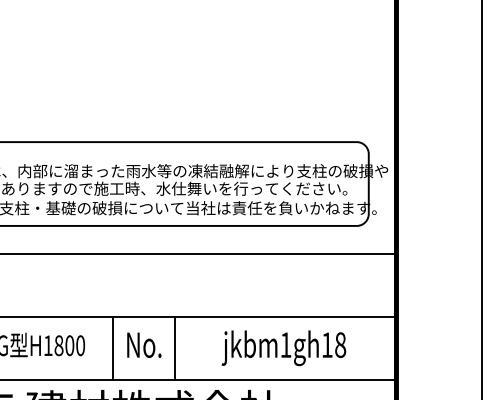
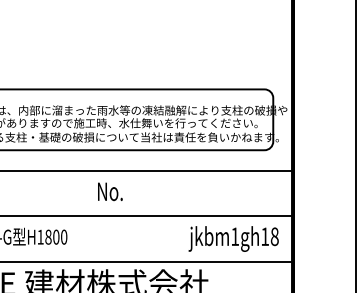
text: (144, 344) -> (110, 191), moved
line: (112, 347) -> (87, 238), removed
line: (174, 347) -> (132, 238), removed
text: (283, 347) -> (233, 238), moved

